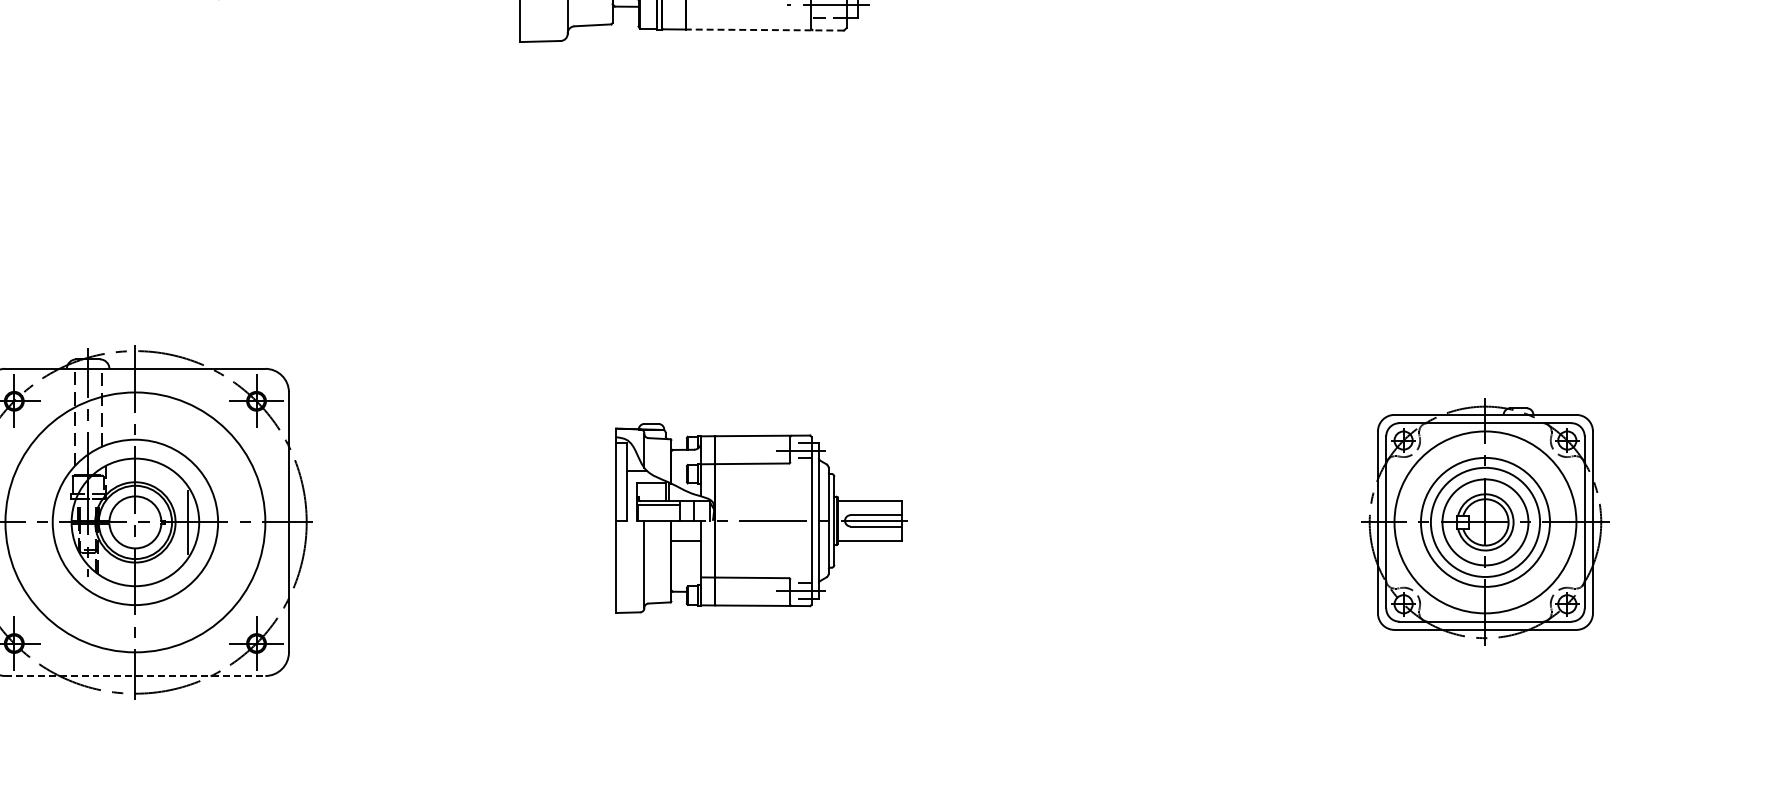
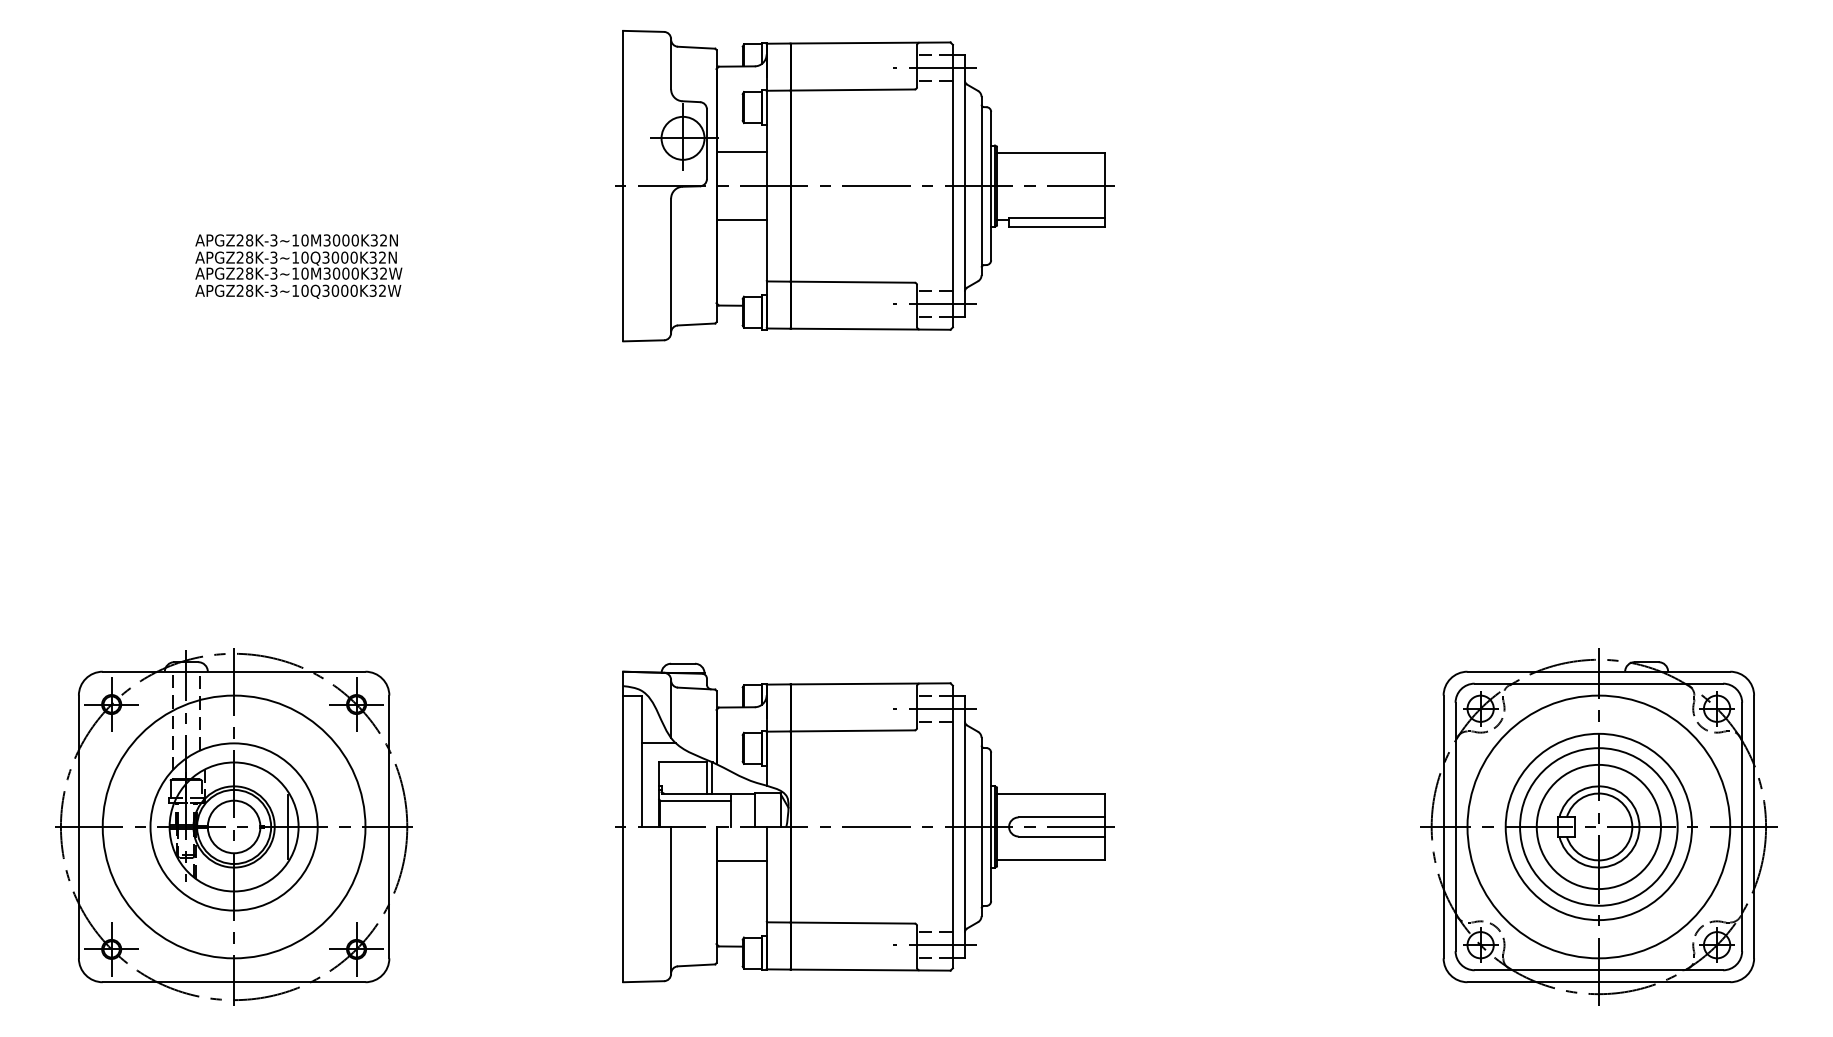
line: (764, 30) -> (870, 329), dashed -> solid
part: (758, 517) -> (864, 822), size x1.67
part: (1485, 521) -> (1598, 826), size x1.43
line: (135, 676) -> (234, 982), dashed -> solid

